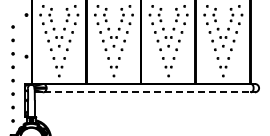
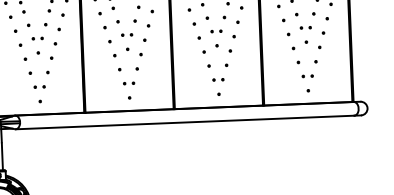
line: (147, 92) -> (185, 122), dashed -> solid

